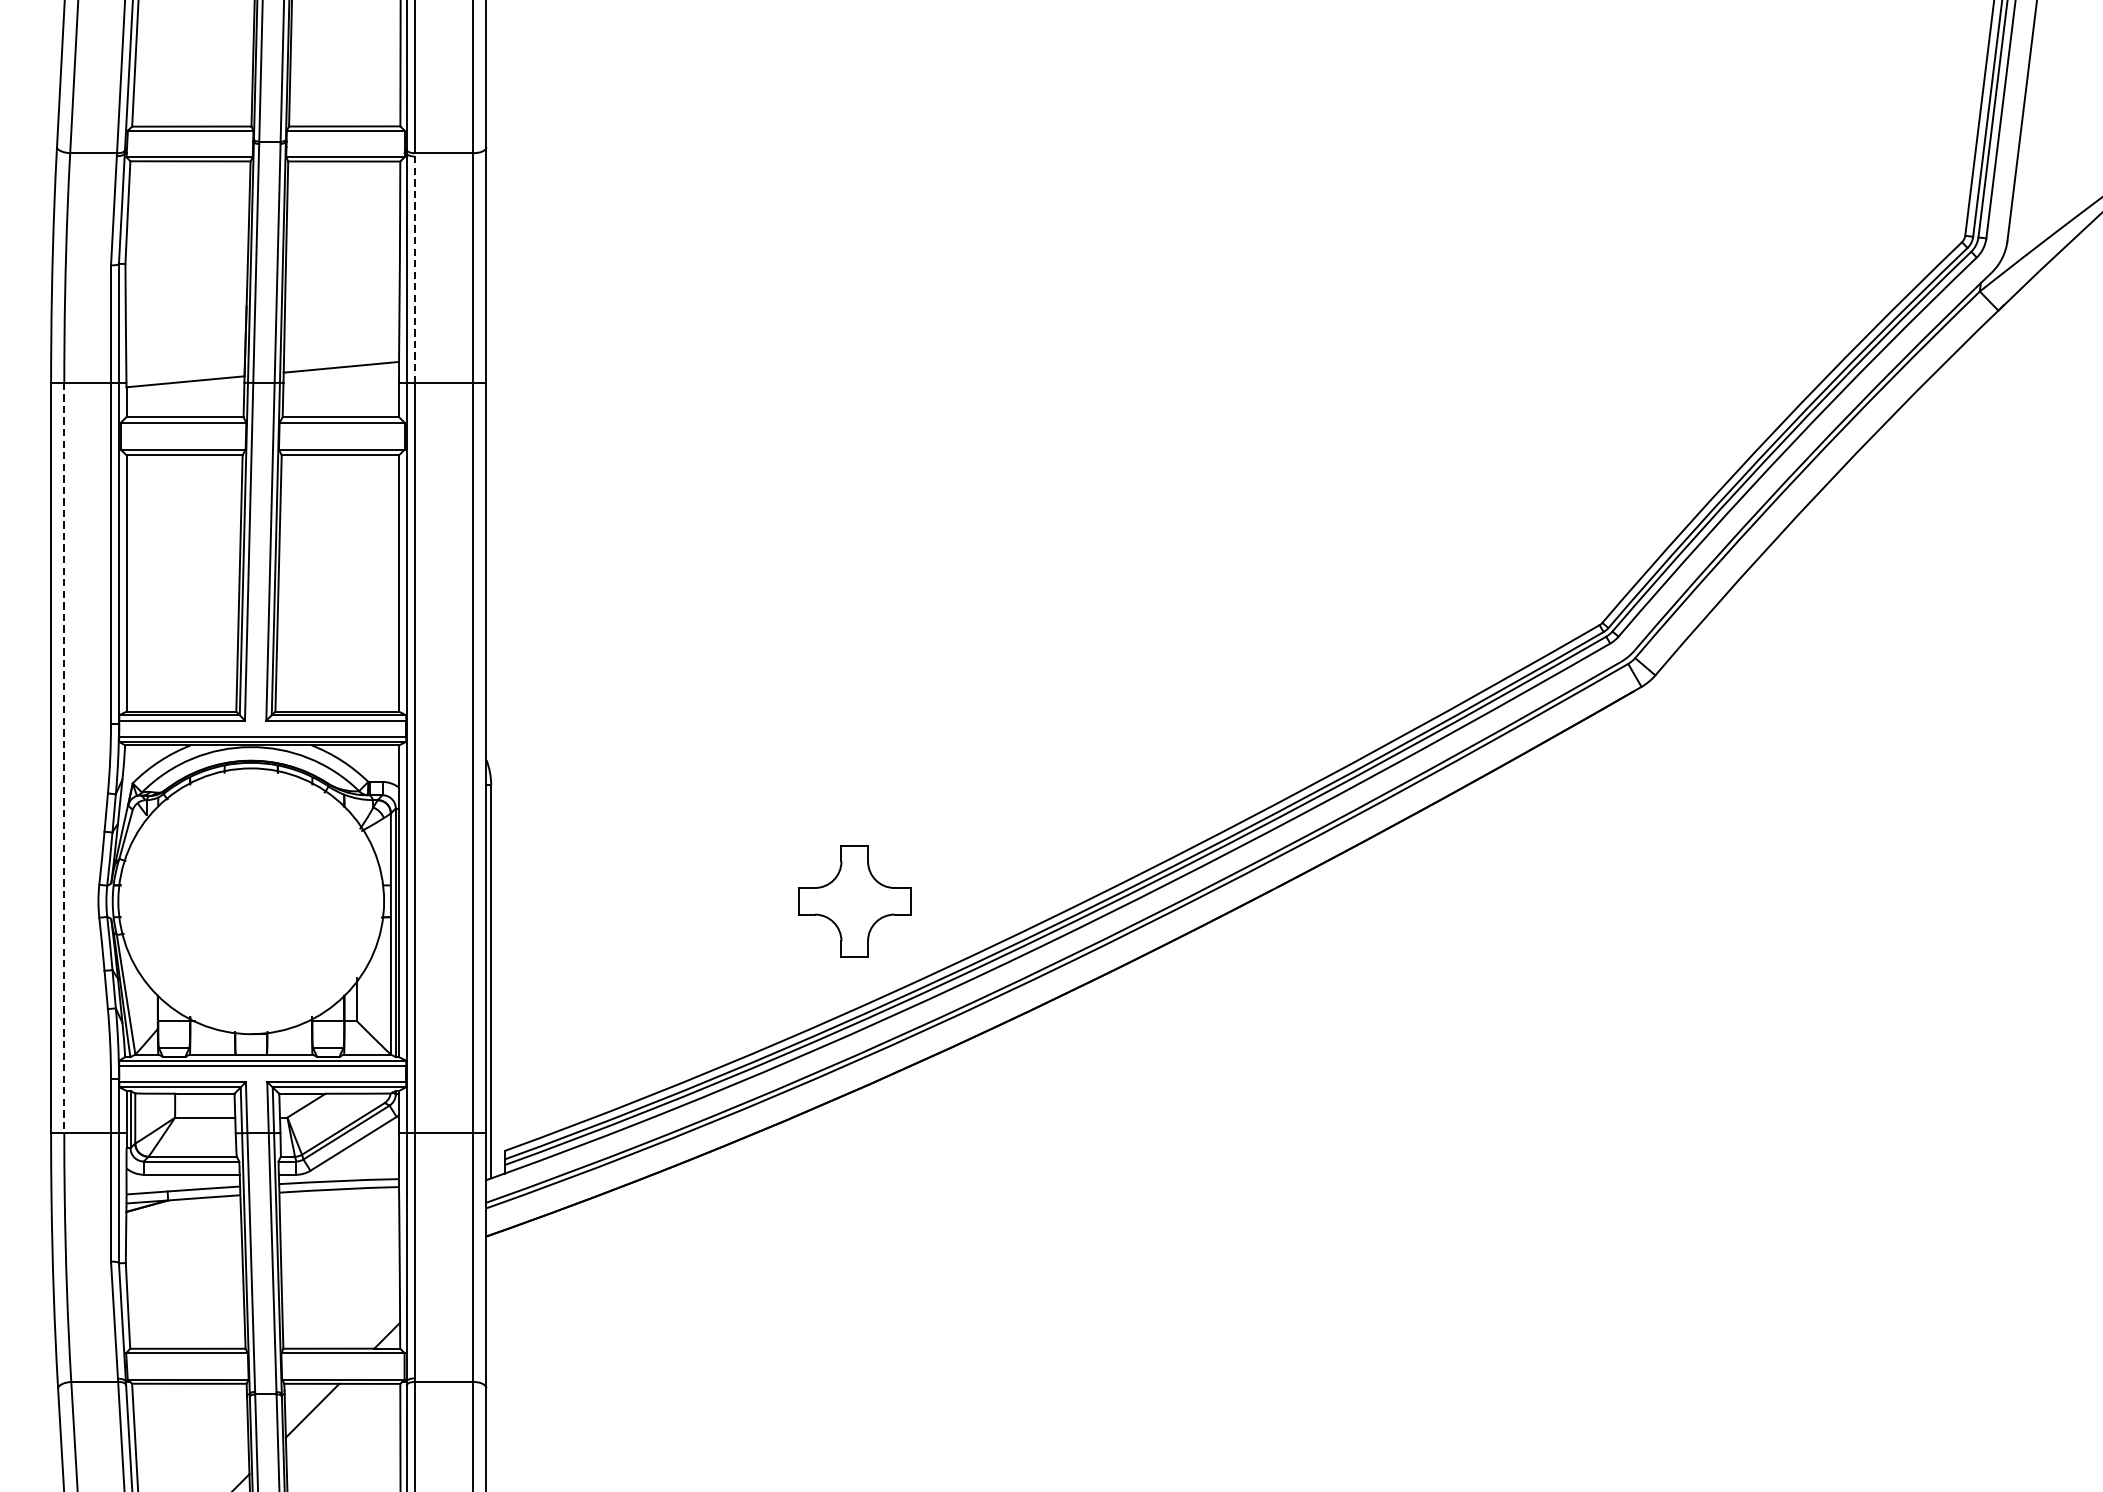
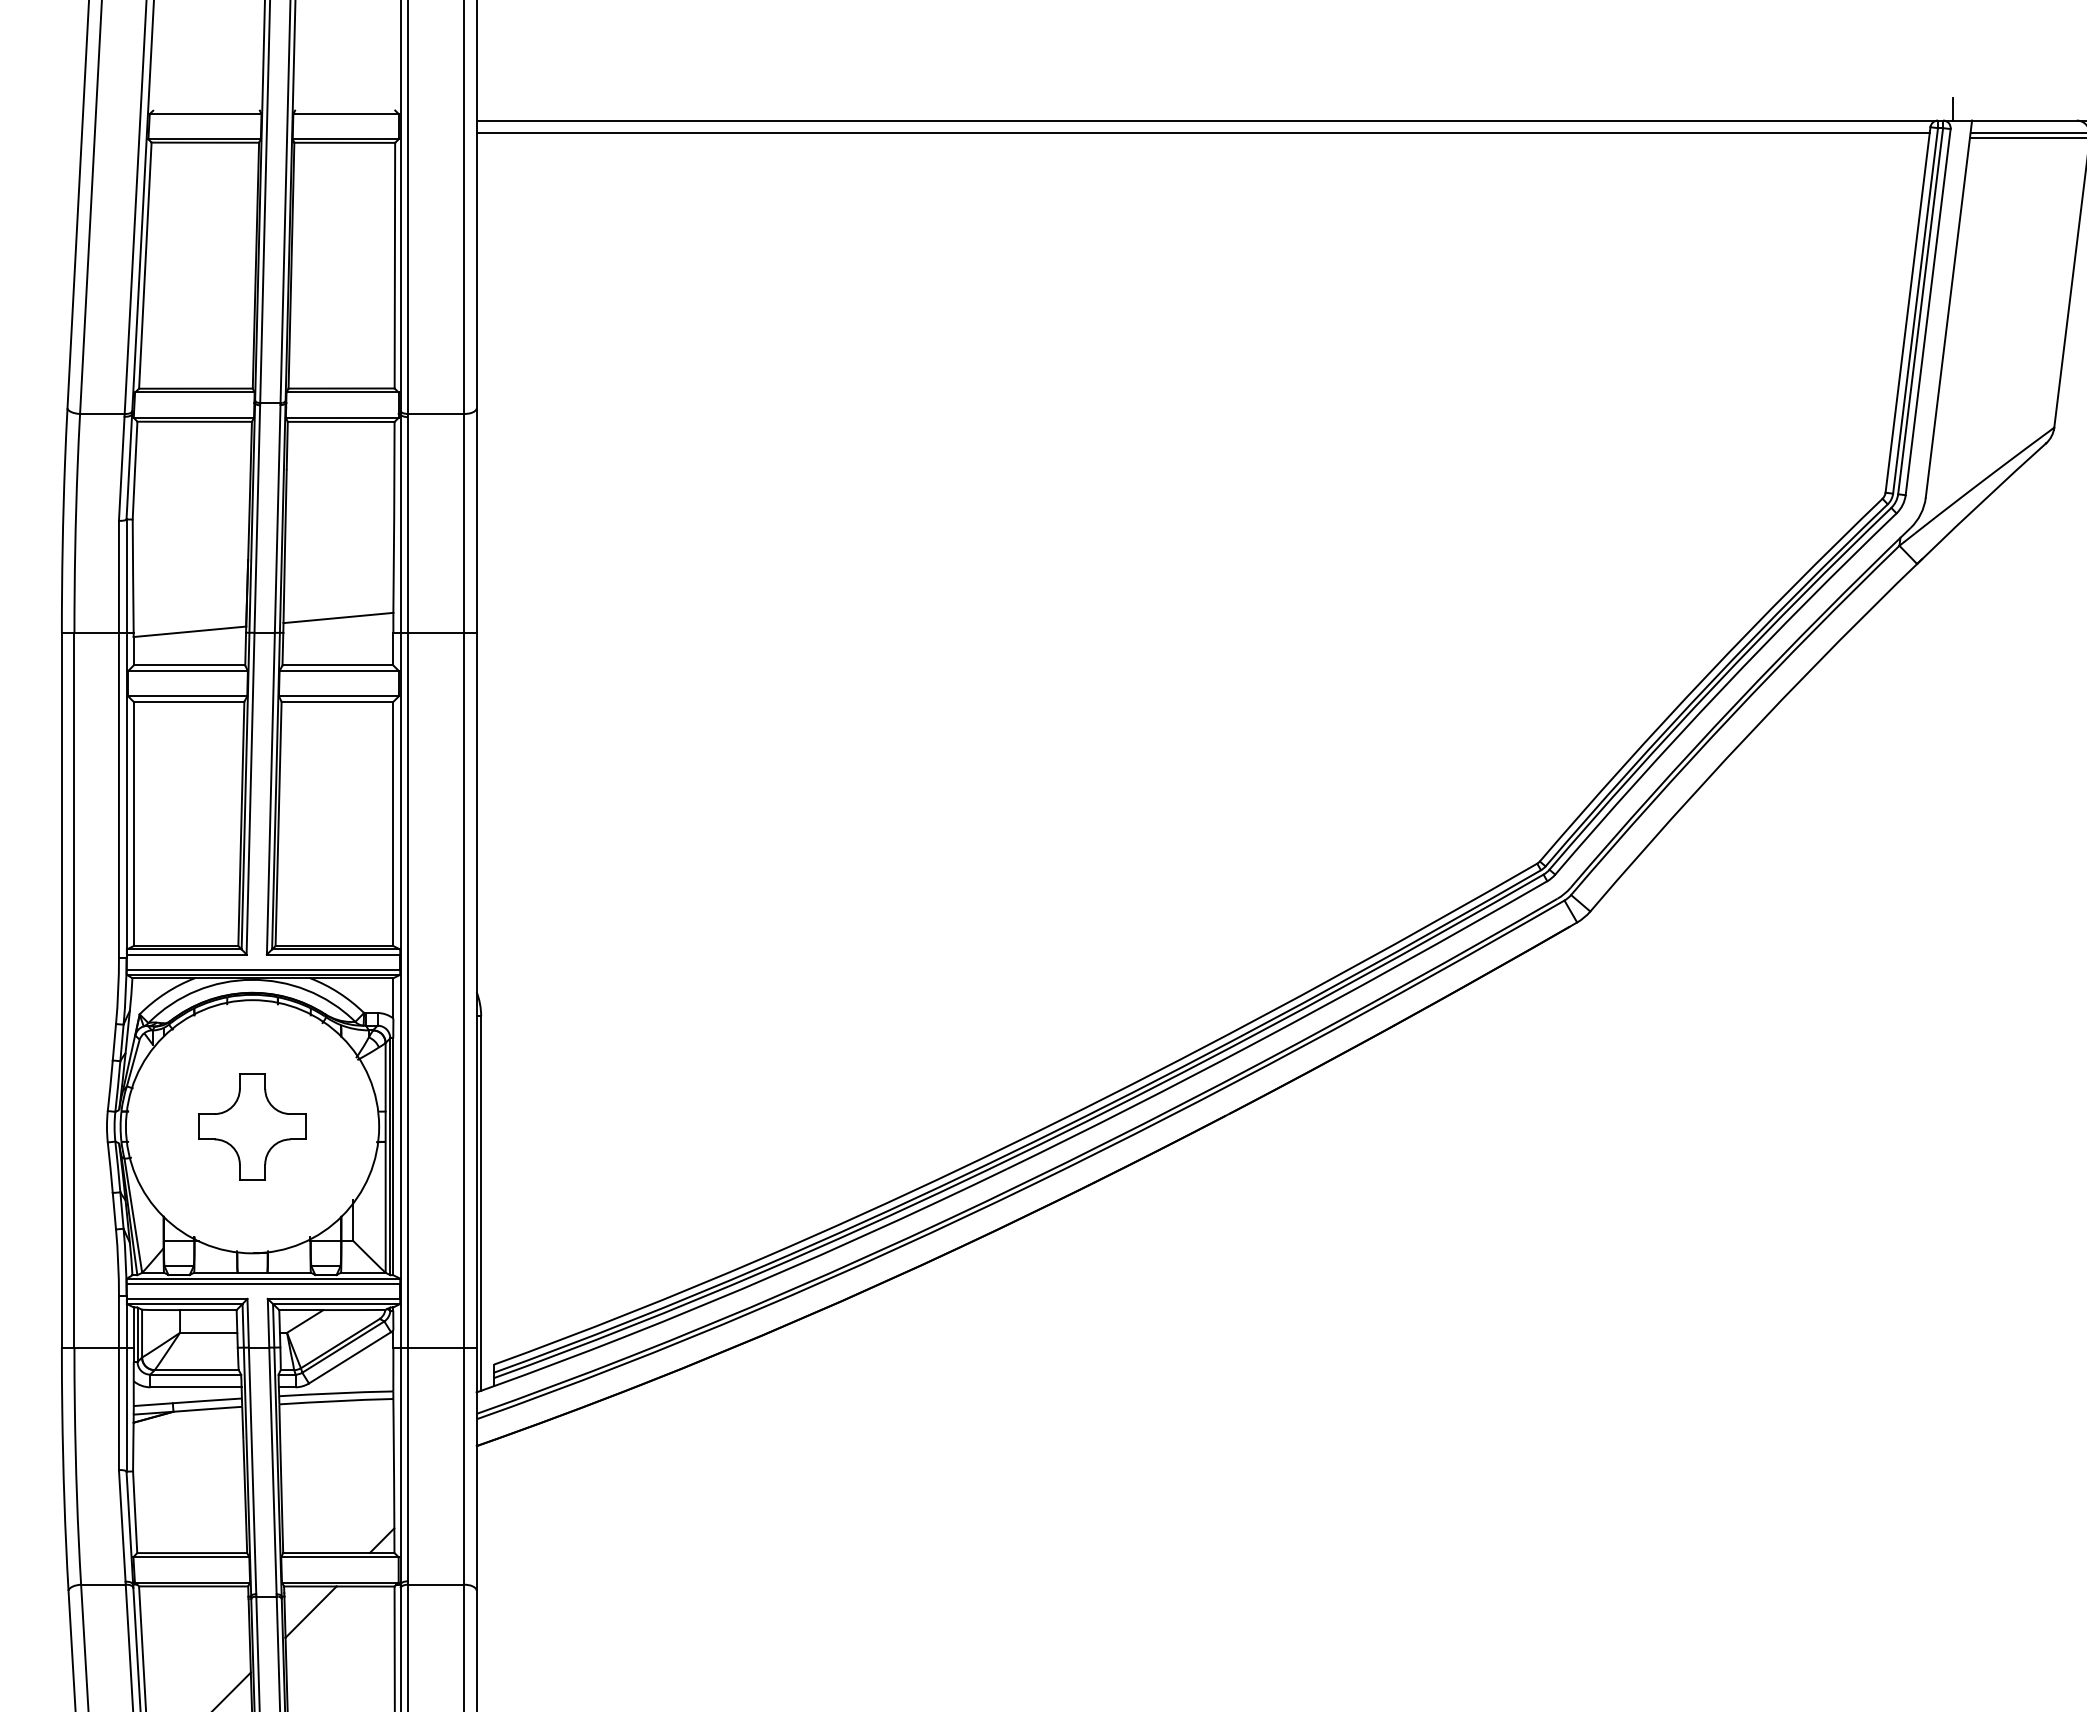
line: (414, 267) -> (408, 522), dashed -> solid
line: (64, 758) -> (74, 990), dashed -> solid
part: (854, 901) -> (252, 1126), moved

